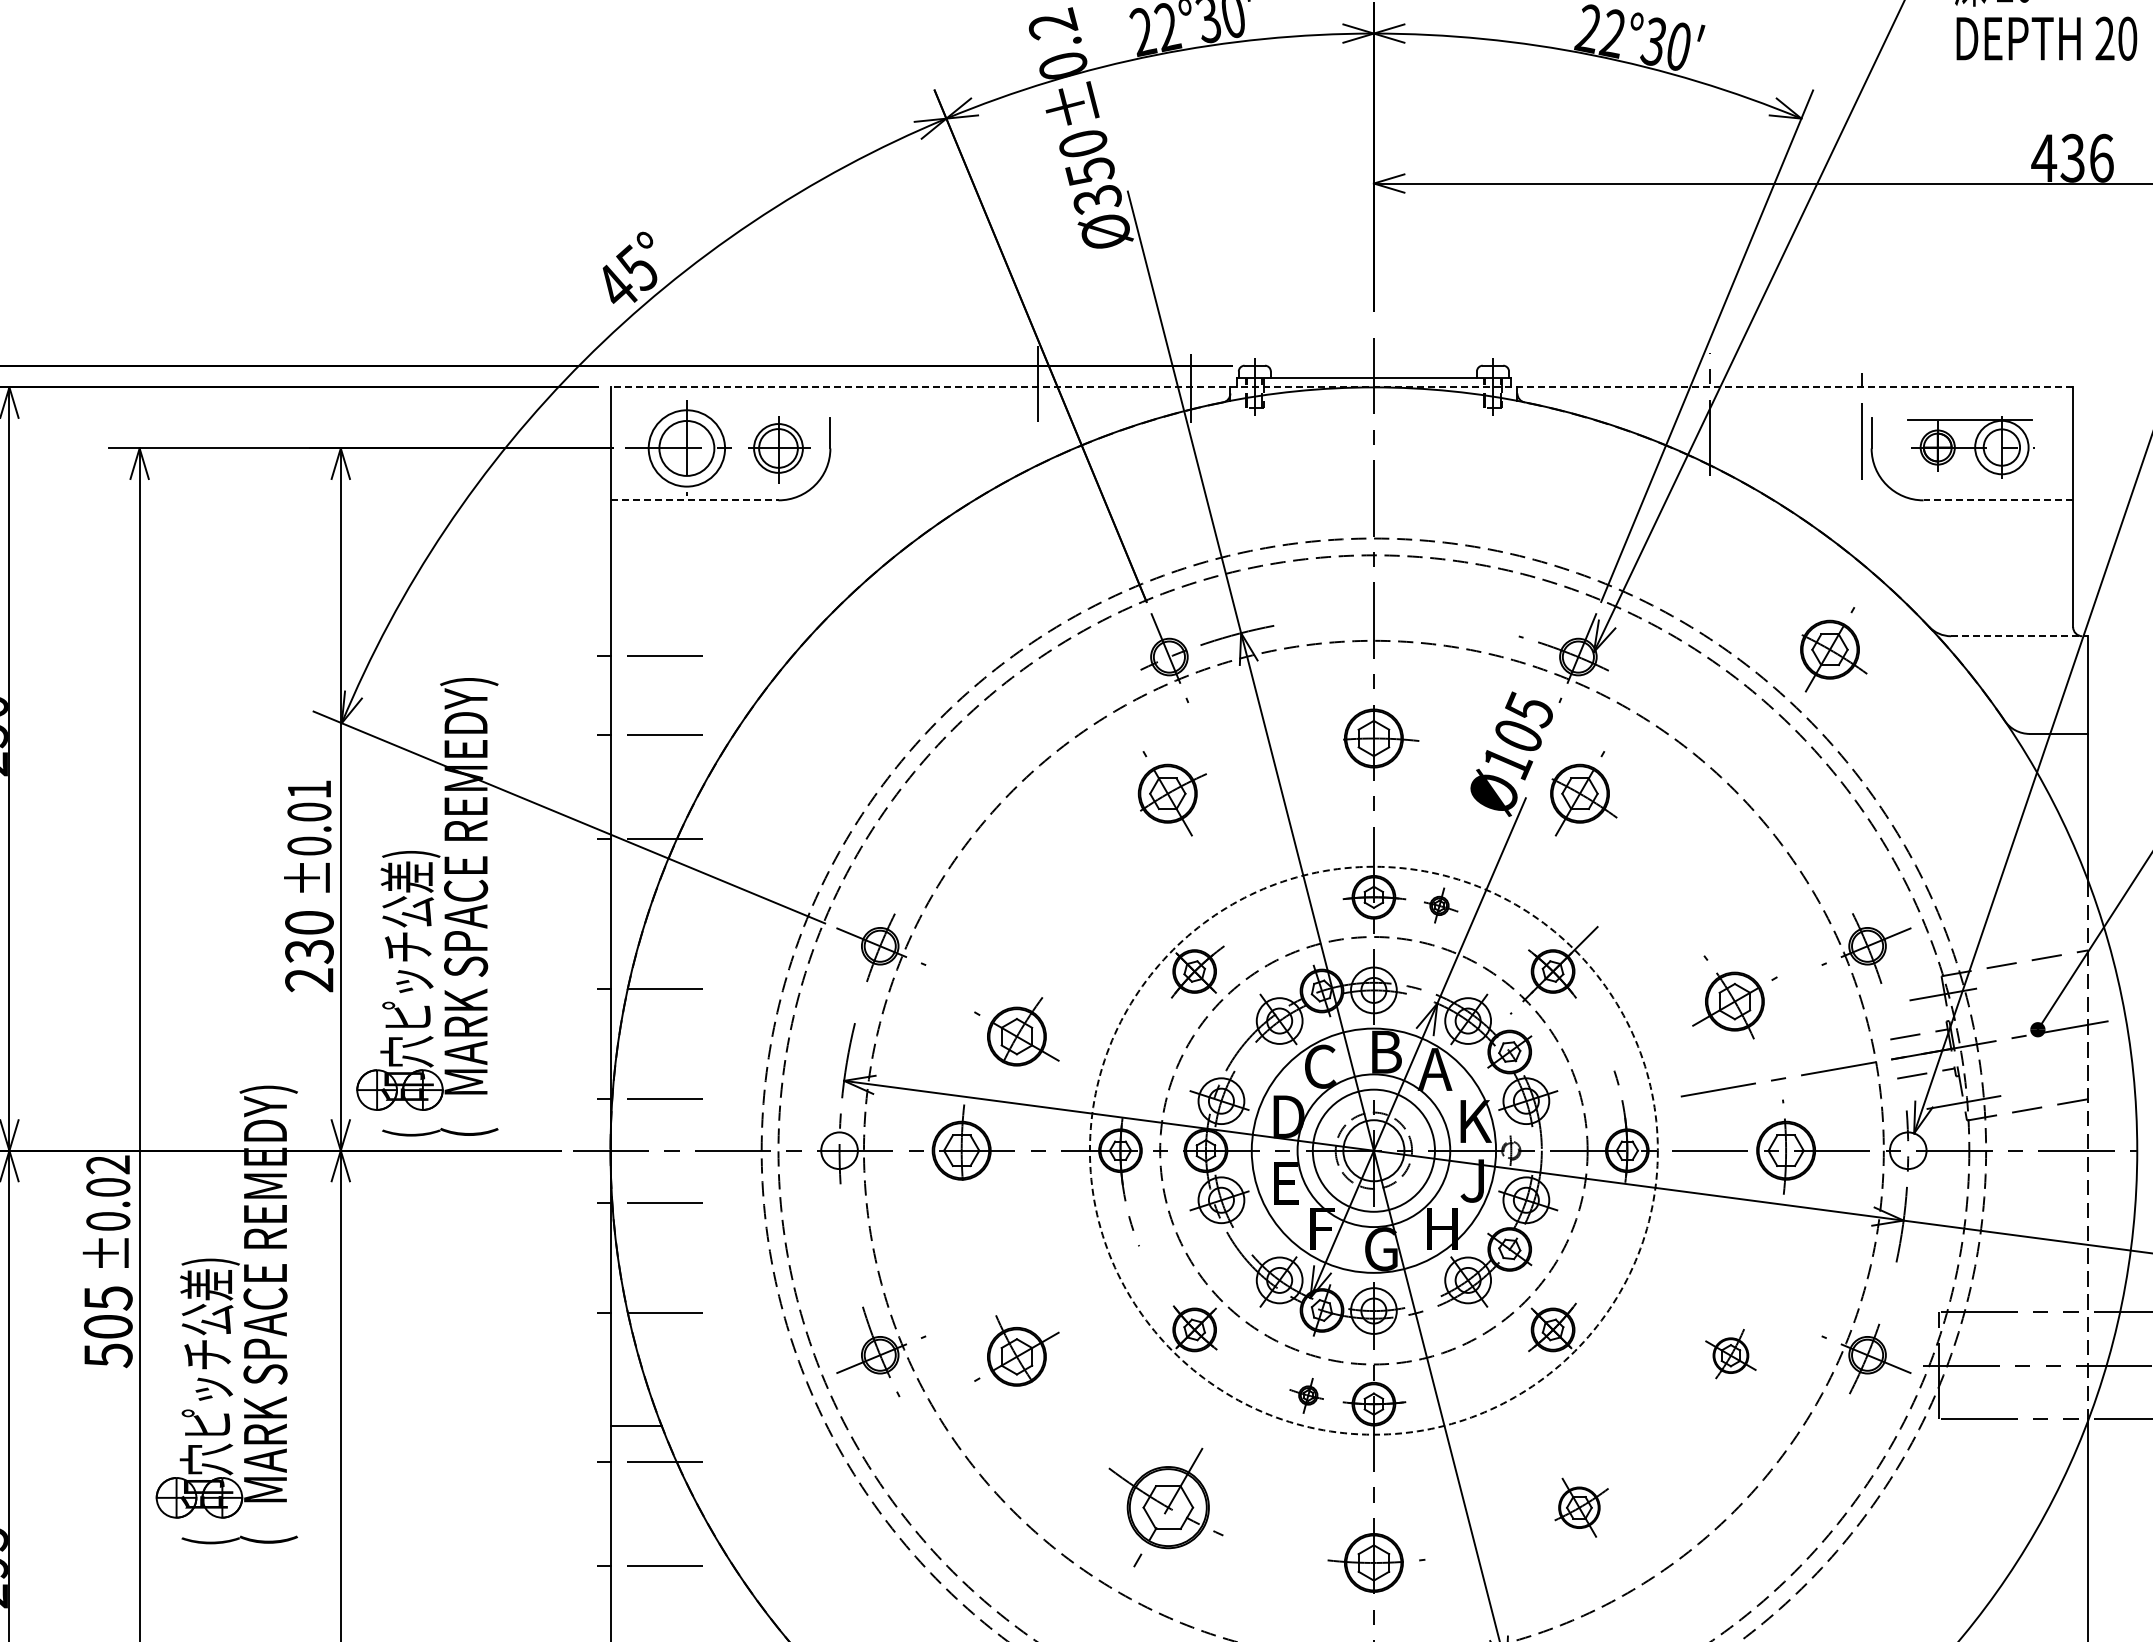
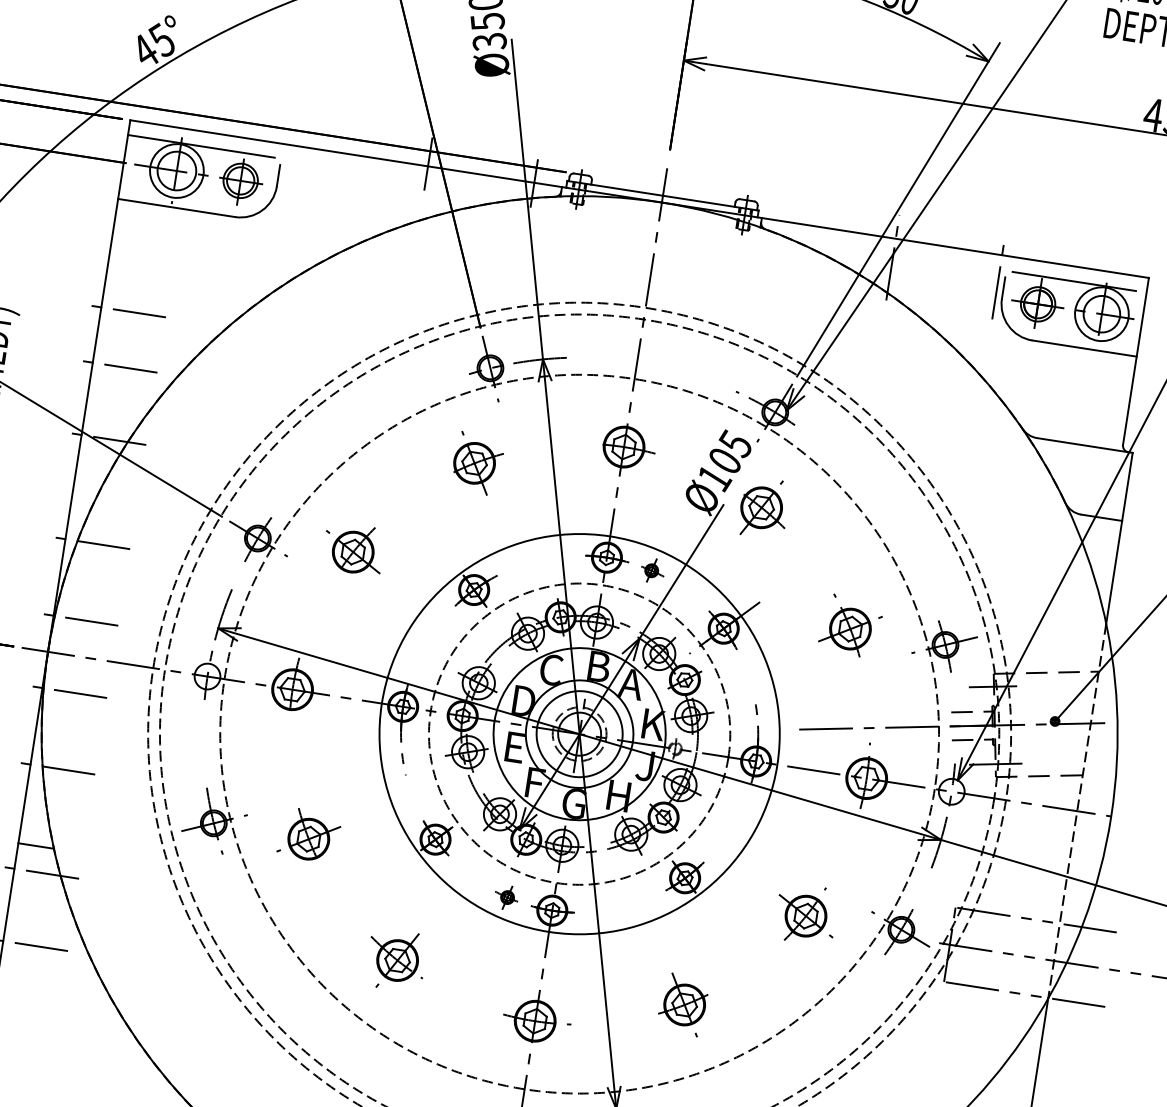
line: (1341, 387) -> (639, 199), dashed -> solid
line: (715, 408) -> (201, 146), added
part: (1970, 445) -> (1071, 307), size x1.43
line: (694, 500) -> (176, 208), dashed -> solid
line: (1998, 500) -> (1084, 348), dashed -> solid
line: (2019, 636) -> (1084, 445), dashed -> solid
part: (1833, 649) -> (953, 434), removed
part: (1734, 997) -> (850, 626), moved
part: (1016, 1031) -> (353, 548), moved
circle: (1373, 1150) -> (579, 733), dashed -> solid
part: (1730, 1353) -> (806, 913), size x1.67
part: (1166, 1507) -> (396, 960), size x0.71
part: (1577, 1507) -> (682, 1004), size x1.43

